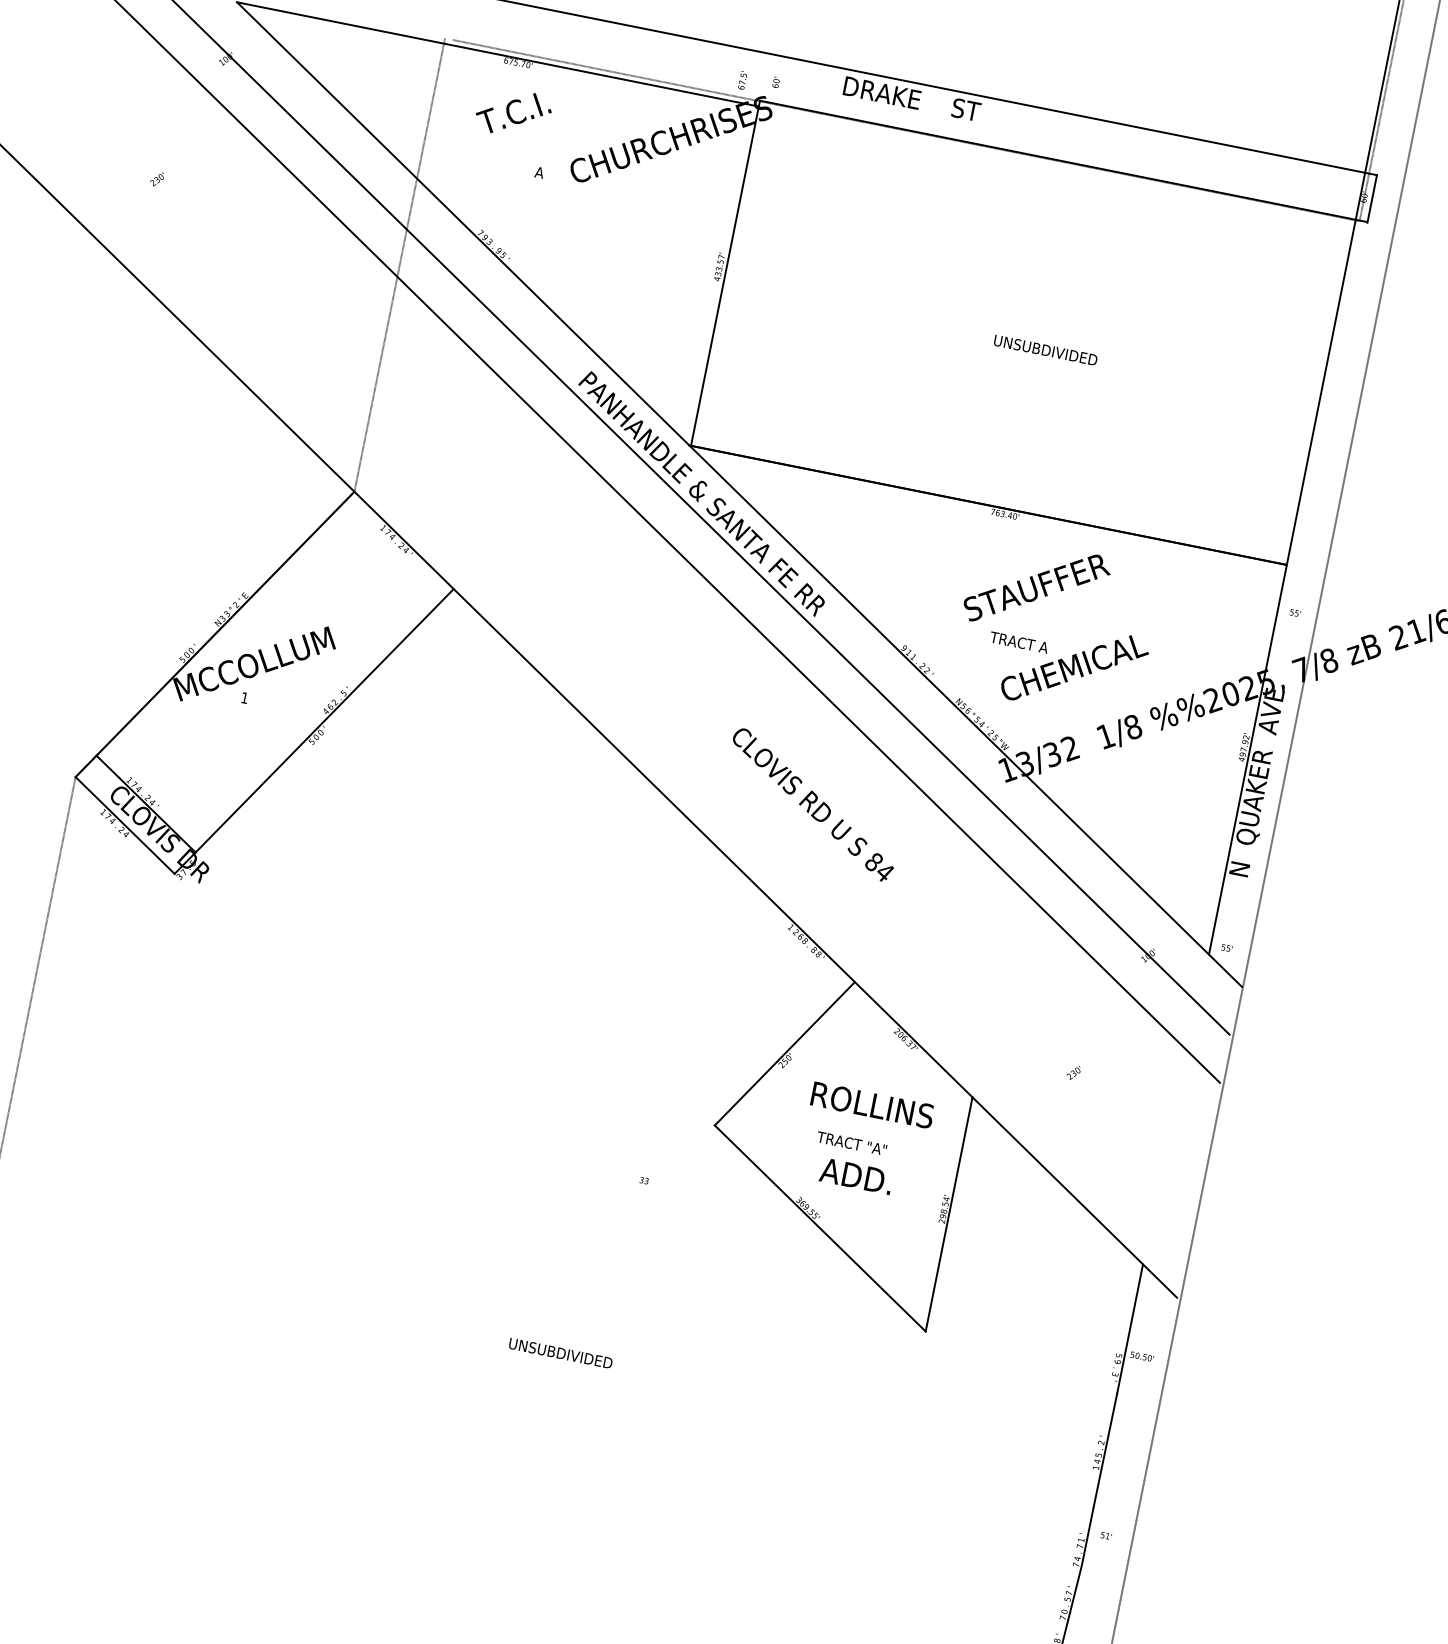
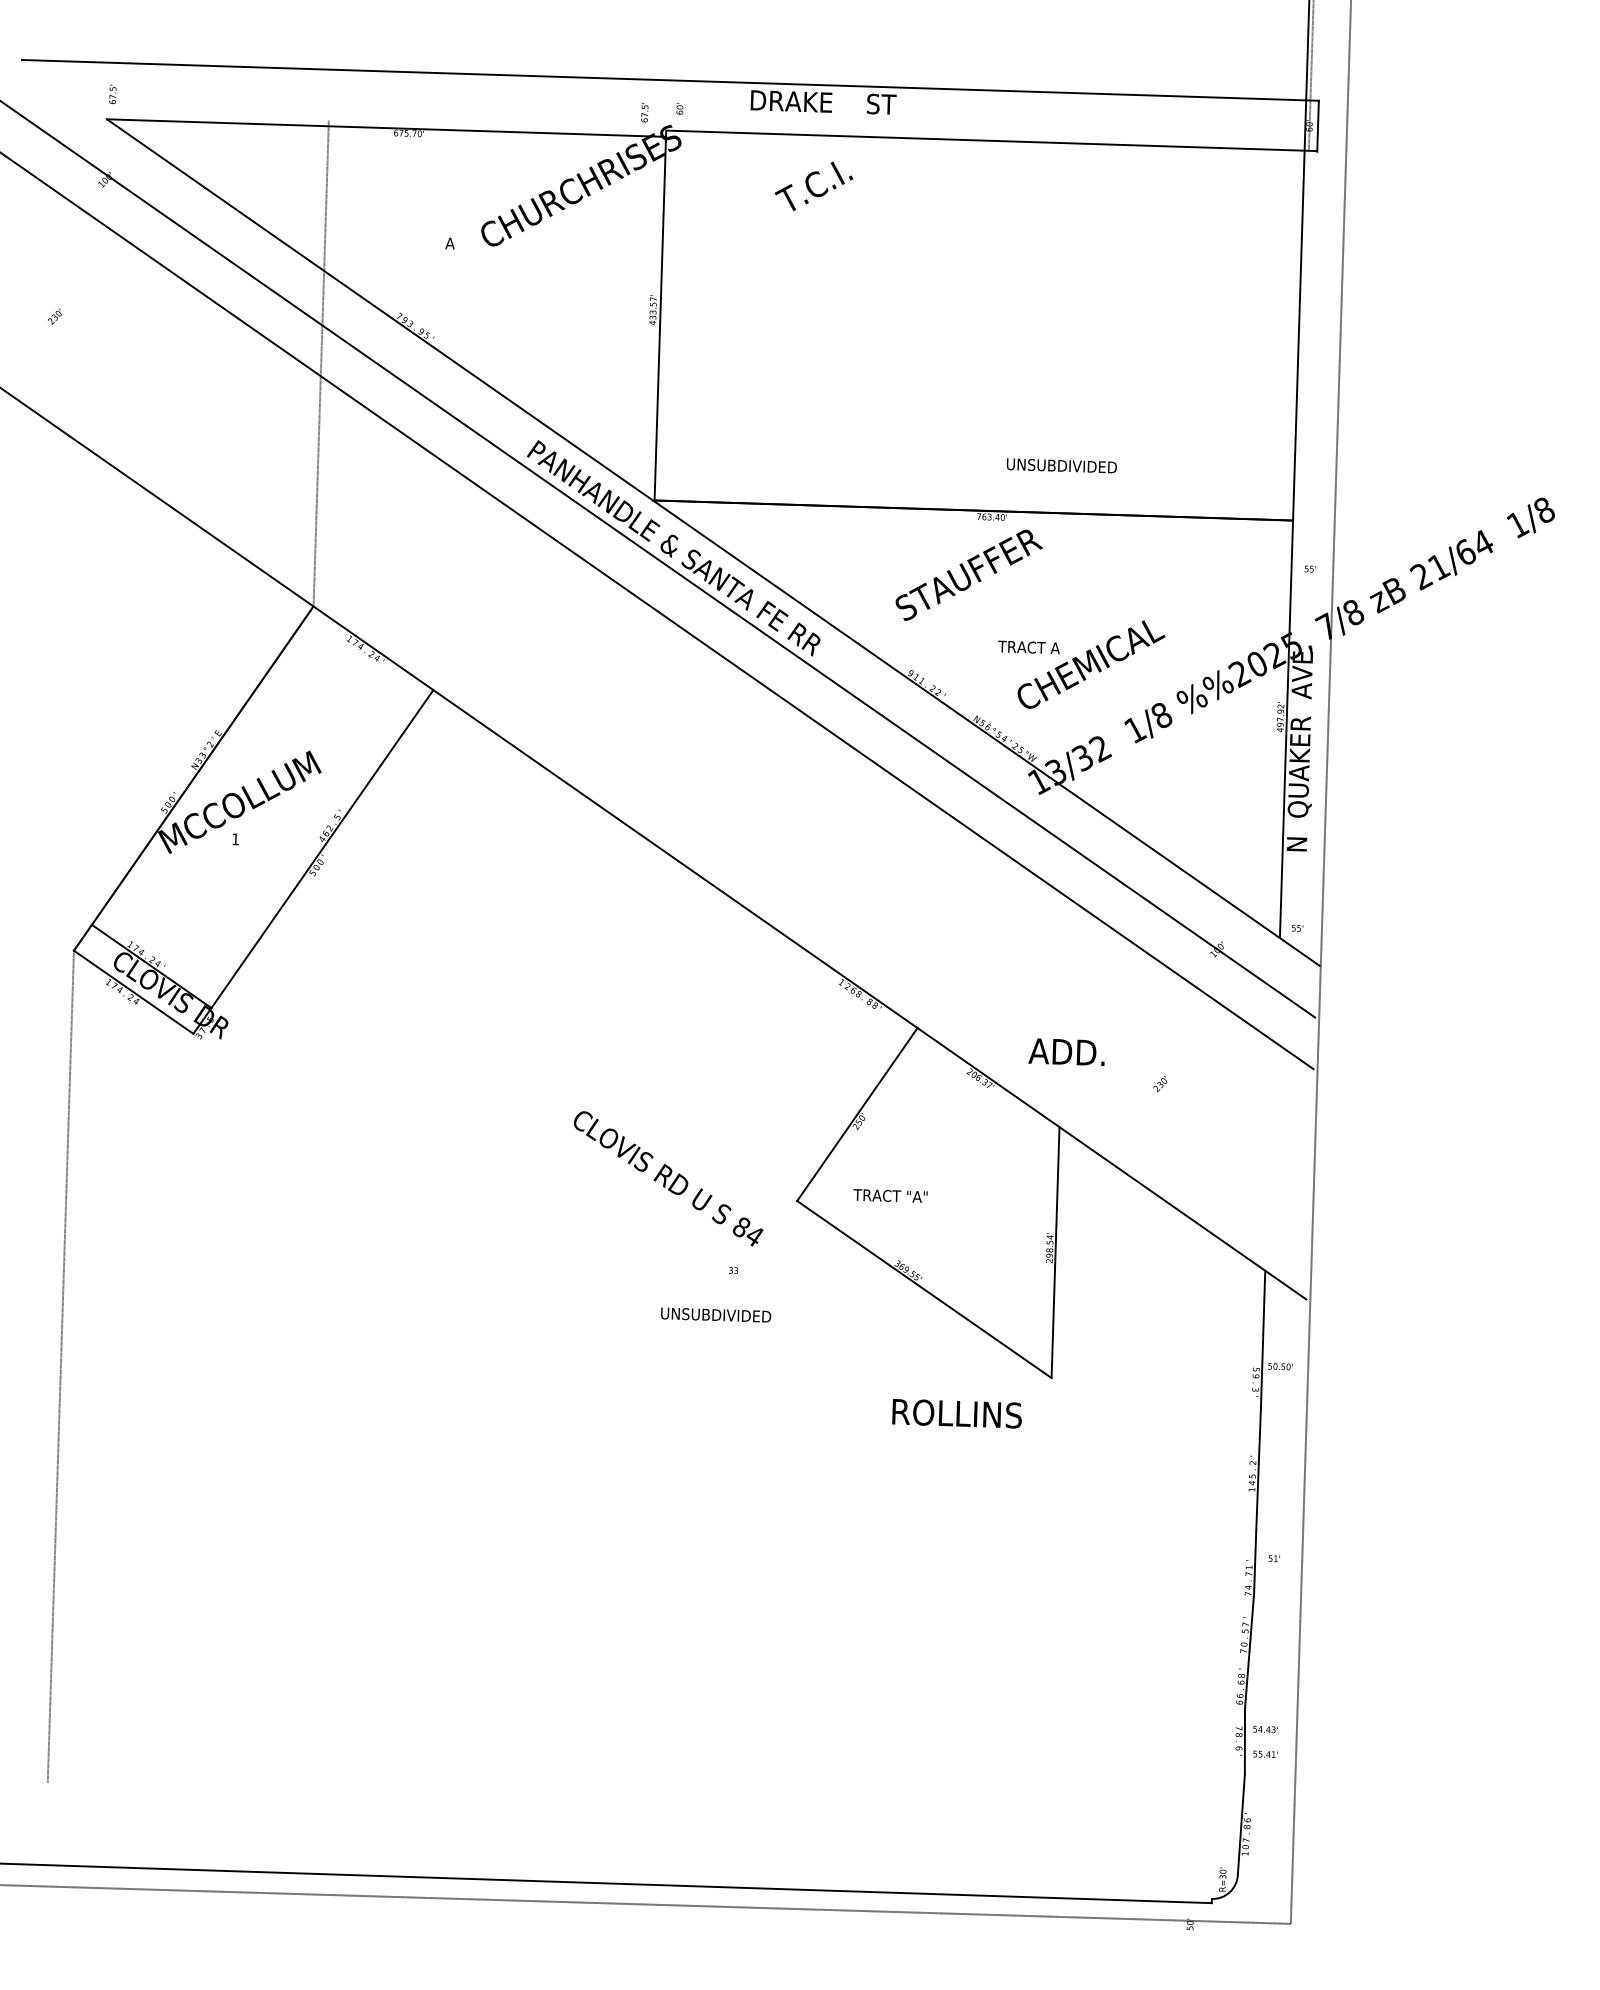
text: (513, 112) -> (813, 185), moved
line: (905, 129) -> (822, 135), removed
text: (1045, 349) -> (1061, 465), moved
text: (1036, 587) -> (968, 574), moved
text: (813, 804) -> (668, 1178), moved
text: (871, 1104) -> (956, 1413), moved
text: (852, 1143) -> (890, 1195), moved
text: (856, 1175) -> (1066, 1051), moved
text: (561, 1352) -> (716, 1314), moved

